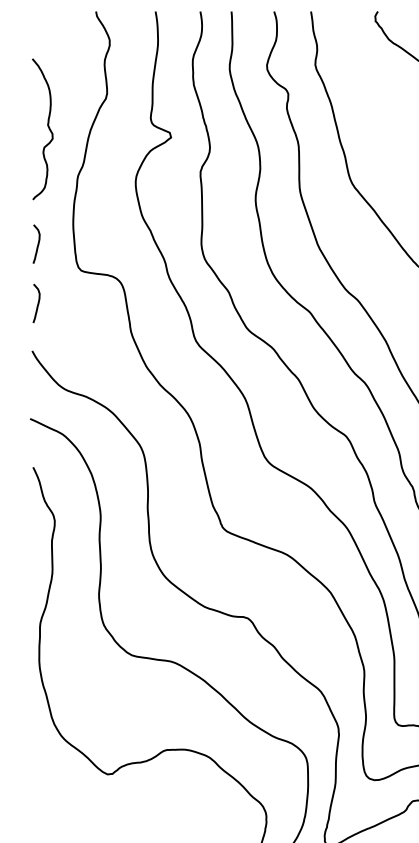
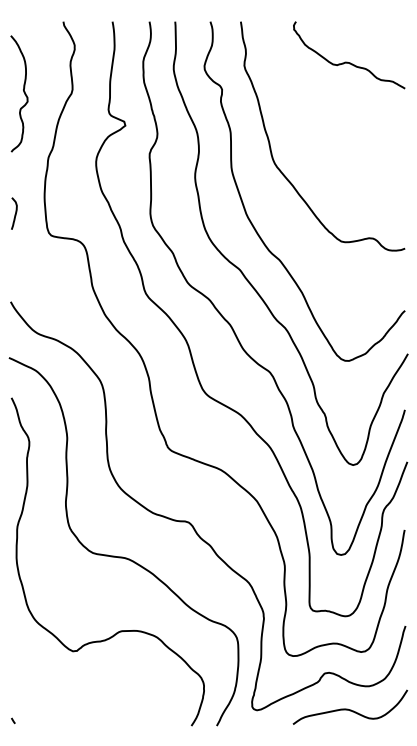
curve: (47, 127) -> (23, 92), moved
curve: (37, 303) -> (15, 262), removed

